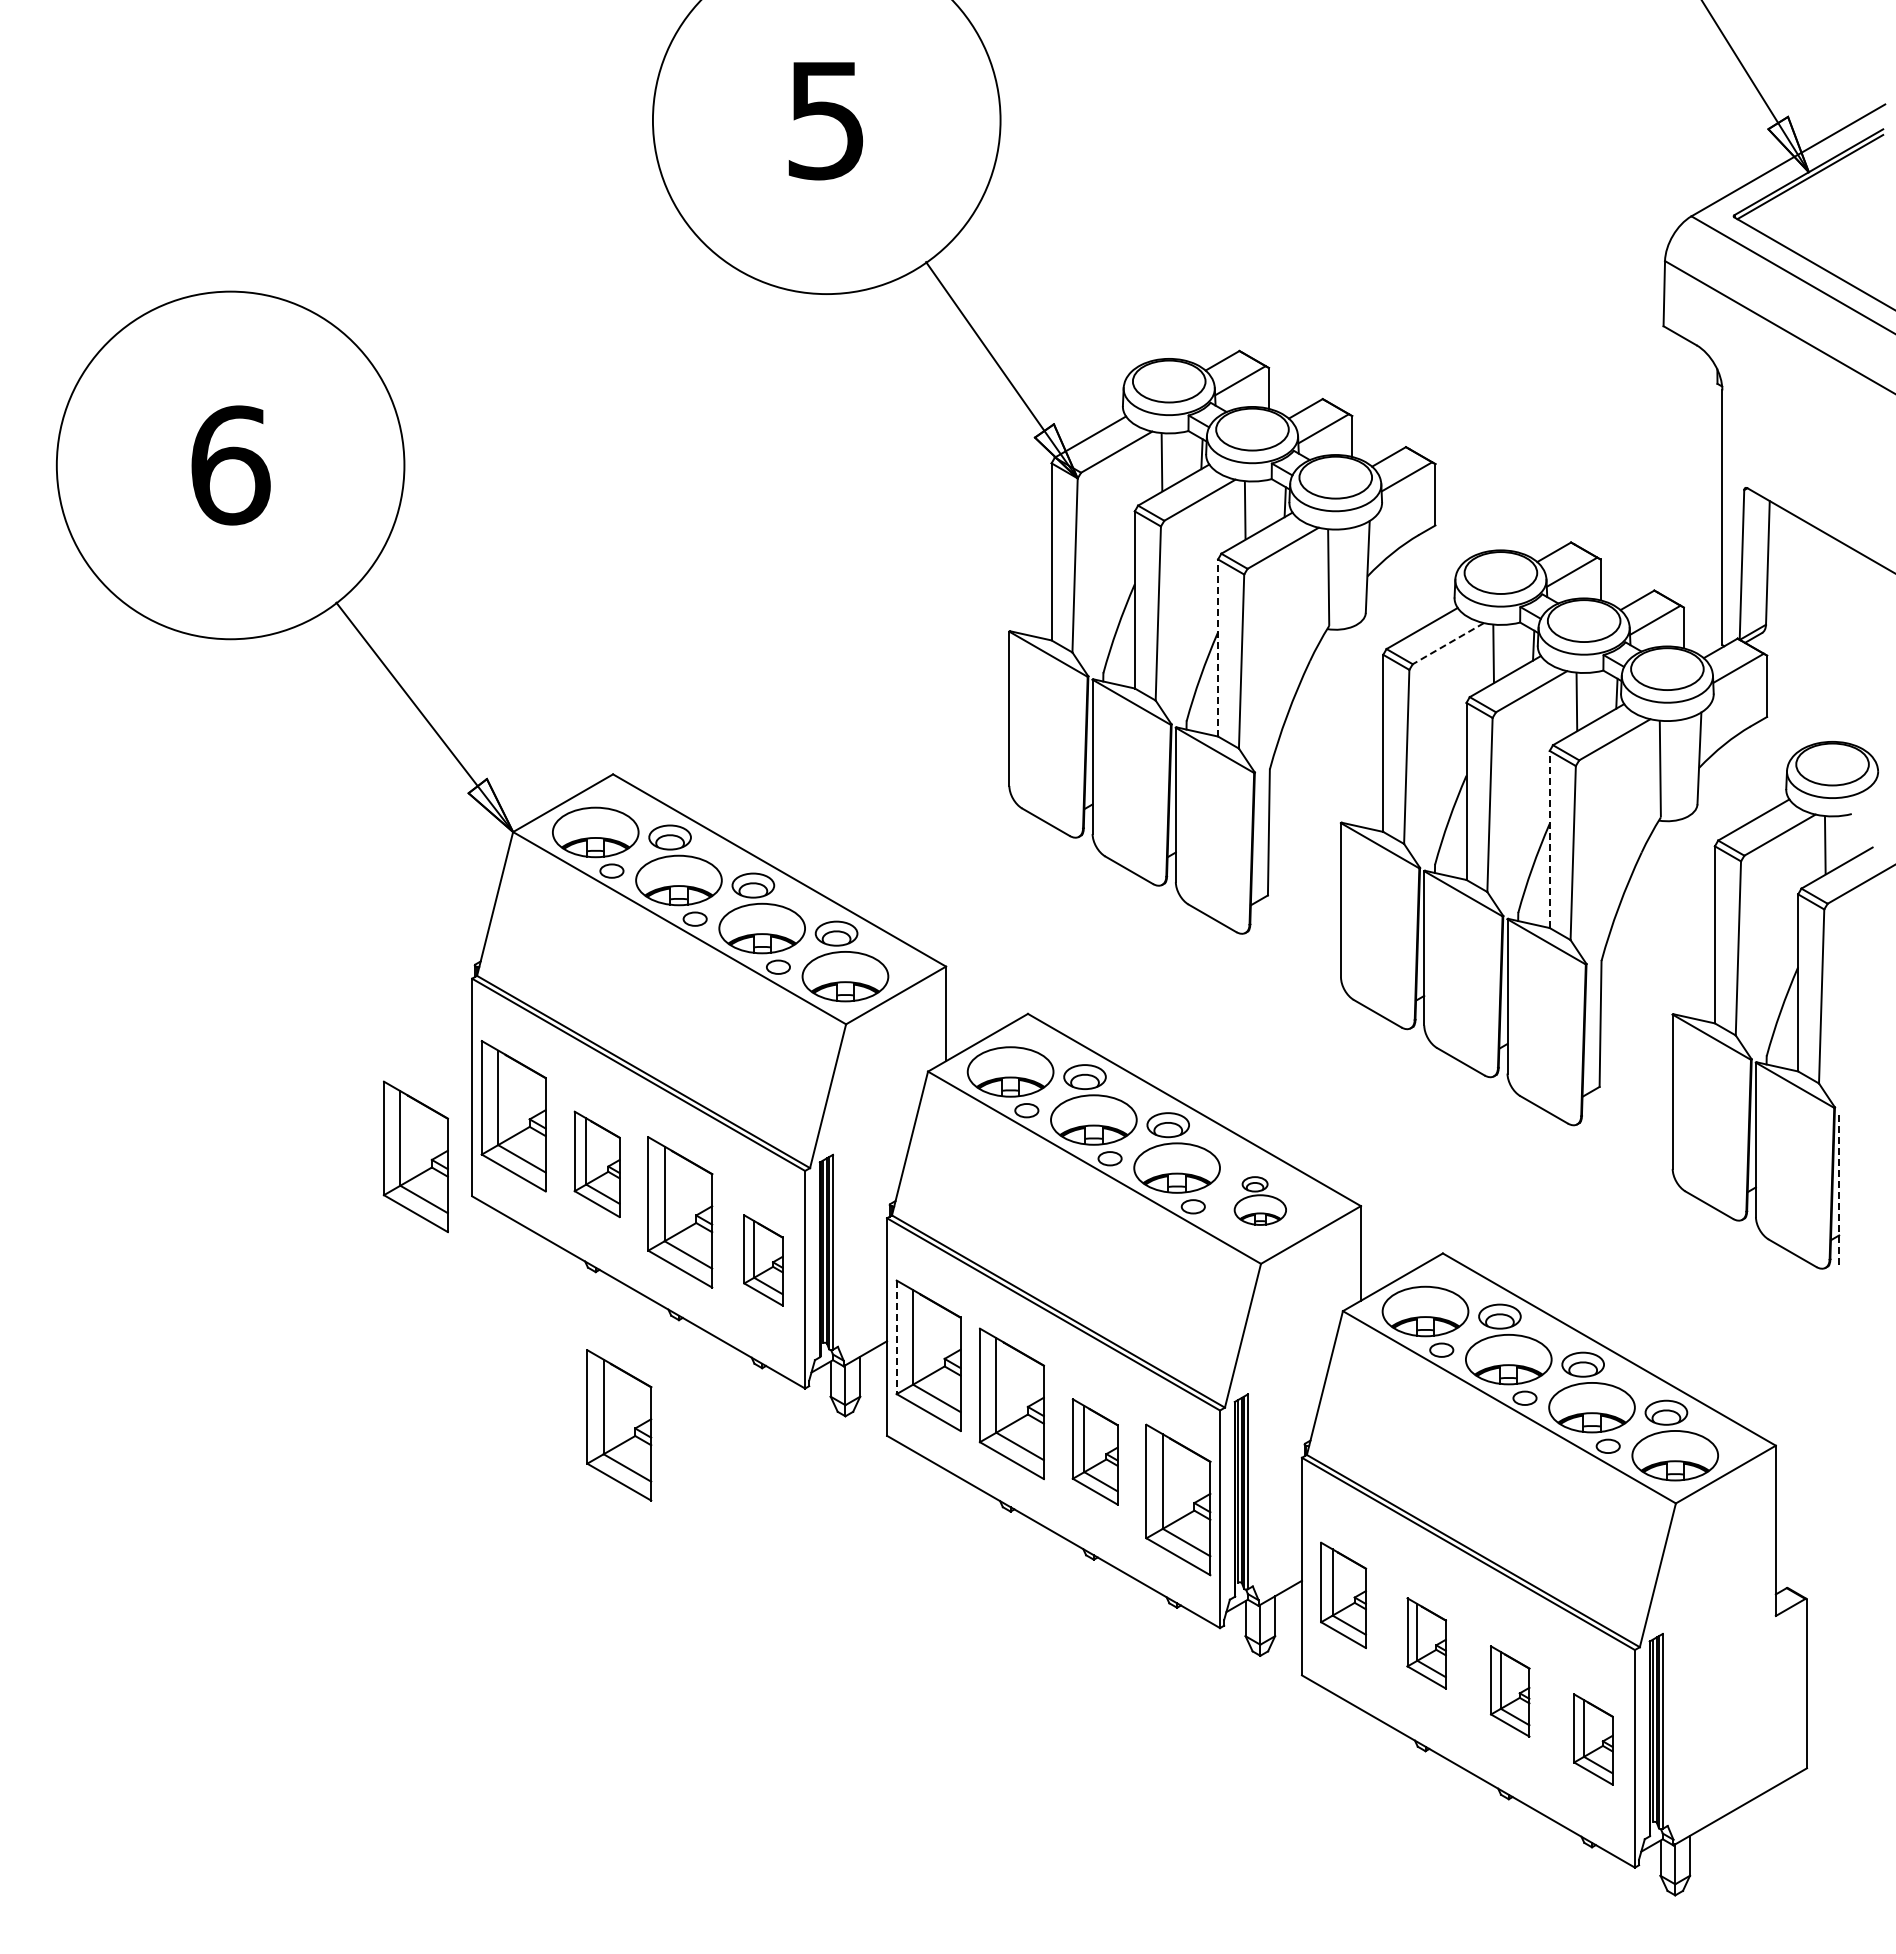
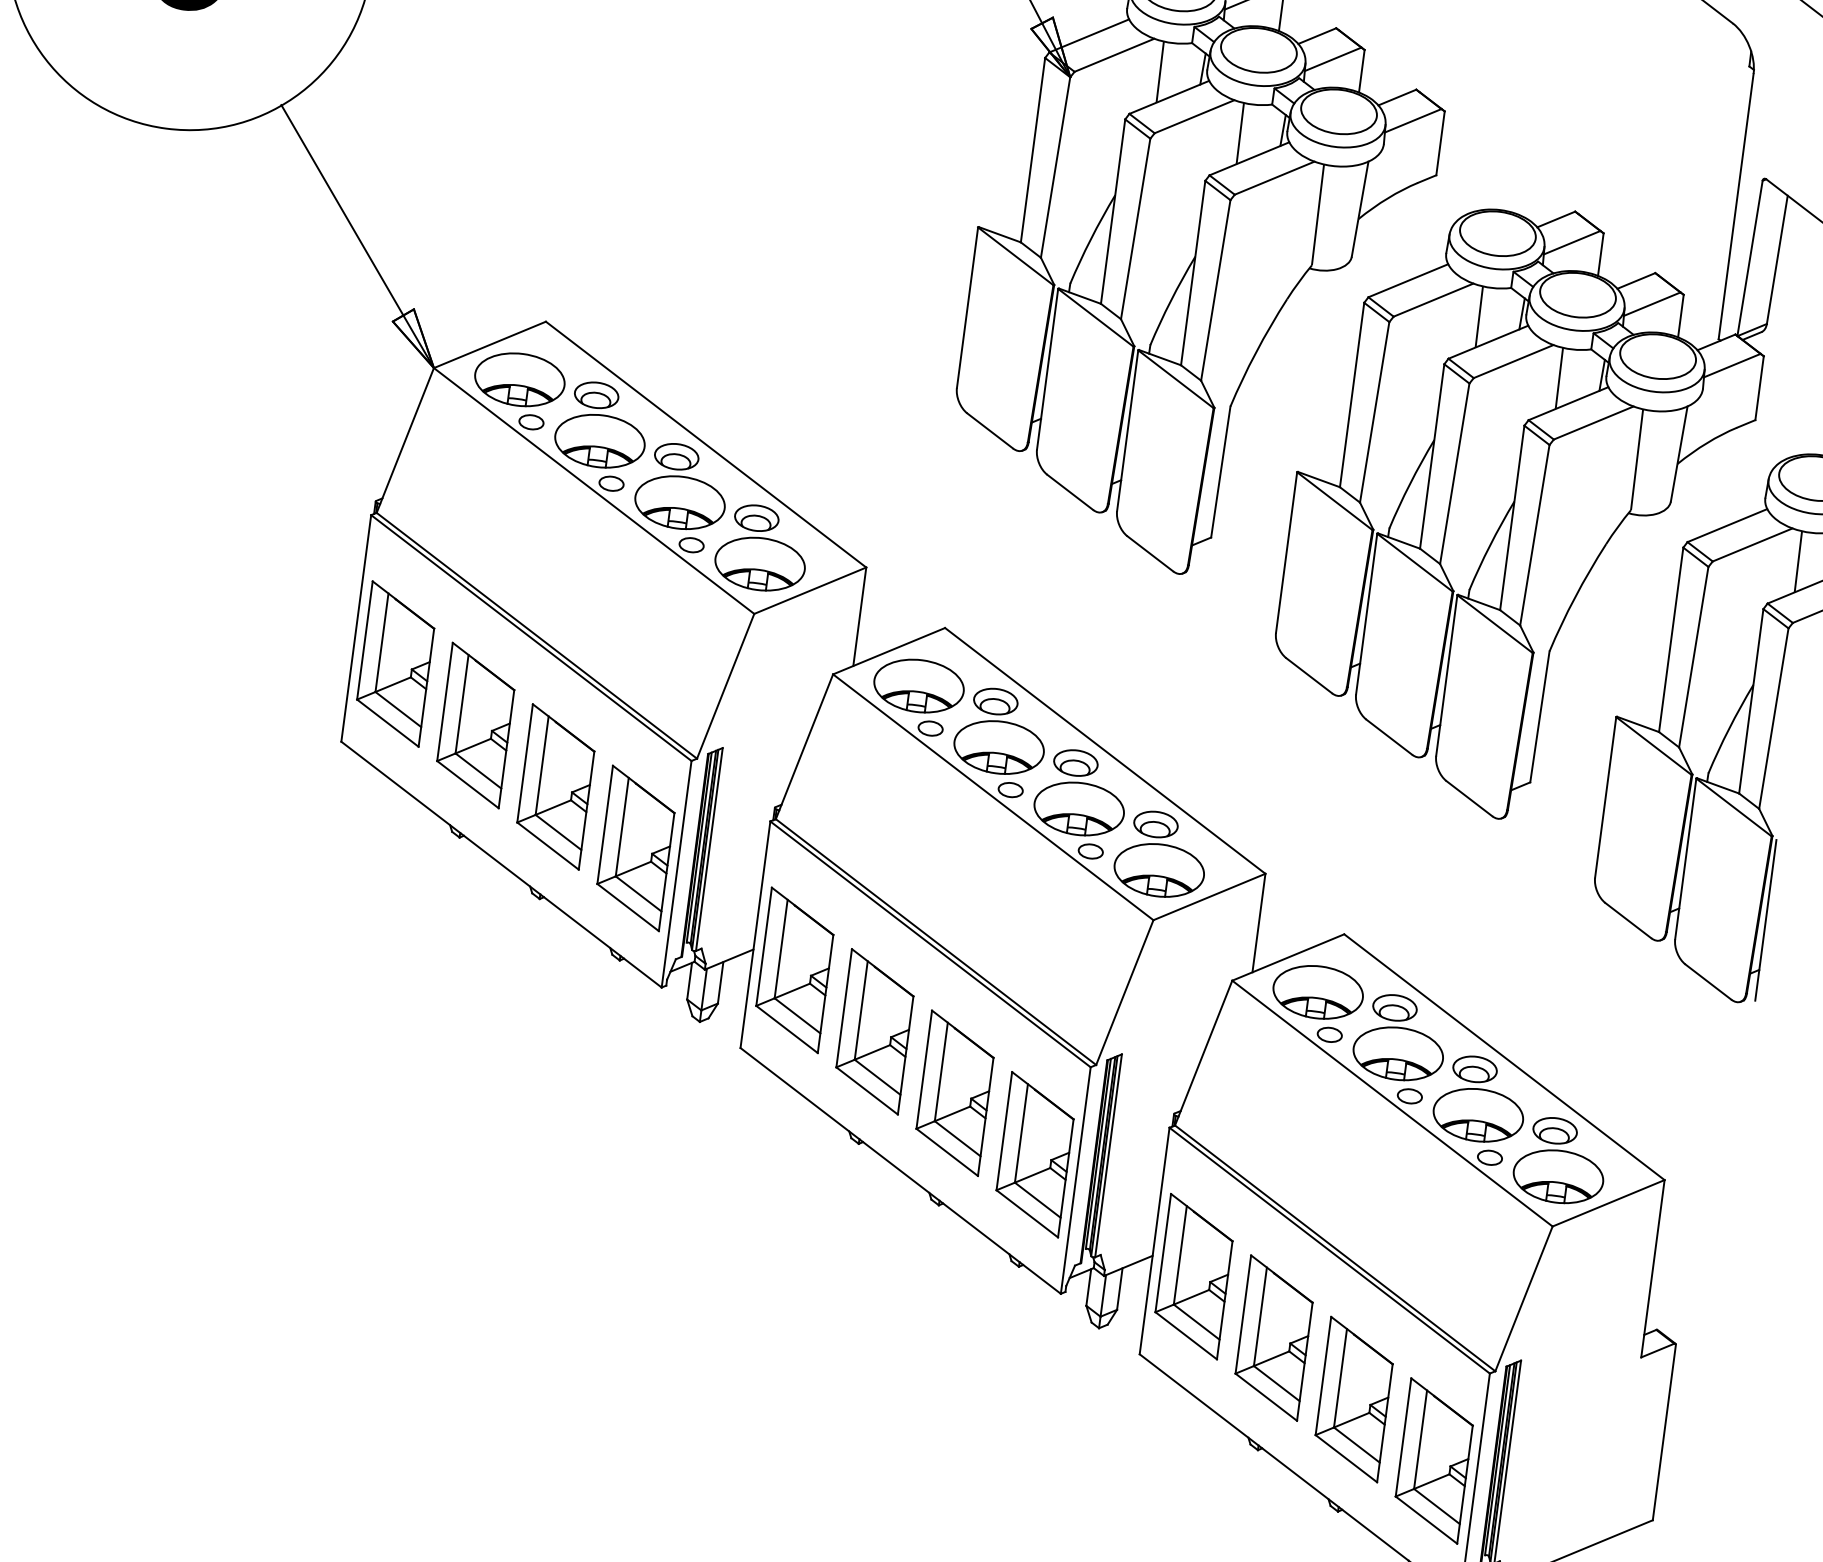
line: (1447, 643) -> (1432, 299), dashed -> solid
line: (1218, 648) -> (1193, 273), dashed -> solid
line: (1549, 839) -> (1512, 517), dashed -> solid
part: (415, 1156) -> (287, 692), removed
part: (597, 1164) -> (476, 725), size x1.43
line: (1839, 1187) -> (1766, 919), dashed -> solid
part: (1260, 1200) -> (1161, 854), size x1.67
part: (763, 1260) -> (635, 848), size x1.67
line: (896, 1337) -> (763, 946), dashed -> solid
part: (619, 1425) -> (463, 1000), removed
part: (1095, 1451) -> (955, 1092), size x1.43
part: (1343, 1595) -> (1193, 1276), size x1.43
part: (1426, 1643) -> (1273, 1338), size x1.67
part: (1510, 1691) -> (1354, 1399), size x1.67
part: (1593, 1739) -> (1434, 1461), size x1.67

